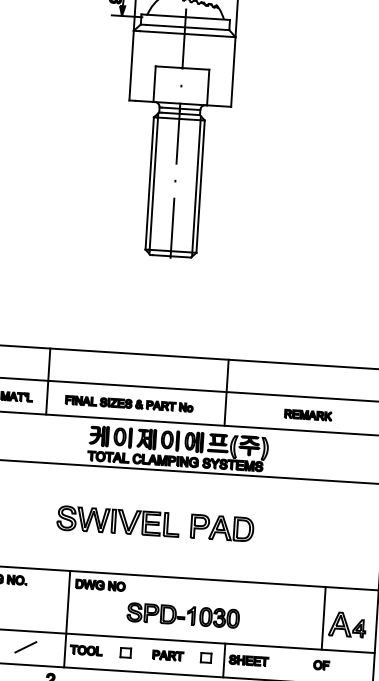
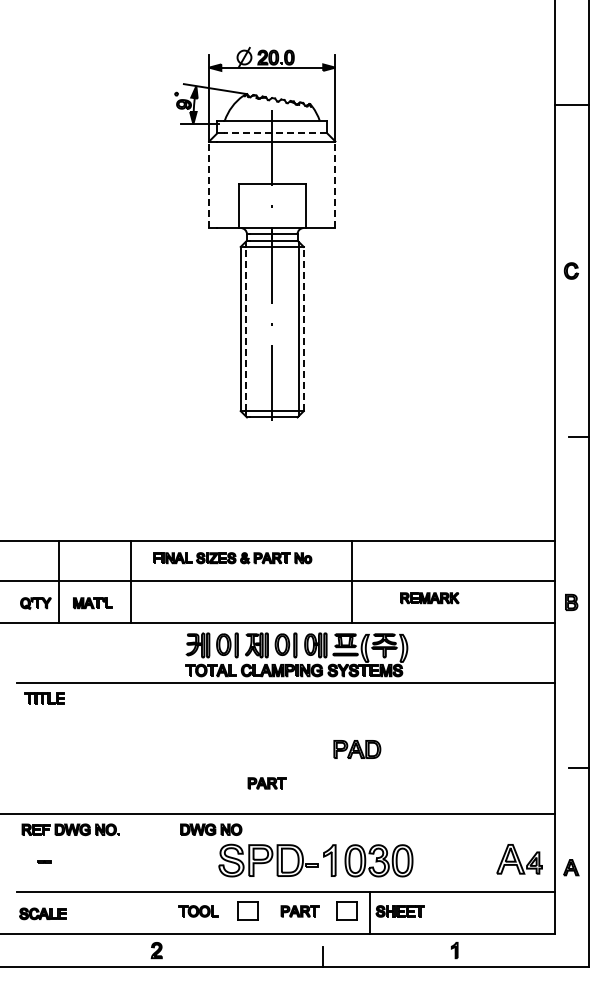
line: (187, 27) -> (275, 133), solid -> dashed
line: (131, 65) -> (209, 184), solid -> dashed
line: (233, 71) -> (335, 184), solid -> dashed
line: (153, 183) -> (245, 328), solid -> dashed
line: (200, 186) -> (303, 328), solid -> dashed
part: (129, 404) -> (232, 558), moved
part: (308, 415) -> (429, 598), moved
part: (117, 521) -> (227, 749), removed
part: (222, 528) -> (357, 749), size x0.6
part: (147, 550) -> (266, 783), added
part: (183, 615) -> (315, 860), size x1.4
line: (67, 618) -> (172, 873), removed
line: (323, 618) -> (489, 853), removed
line: (25, 646) -> (123, 911), removed
part: (125, 653) -> (247, 911), size x1.6
part: (206, 658) -> (347, 911), size x1.6
part: (321, 665) -> (490, 911), removed

